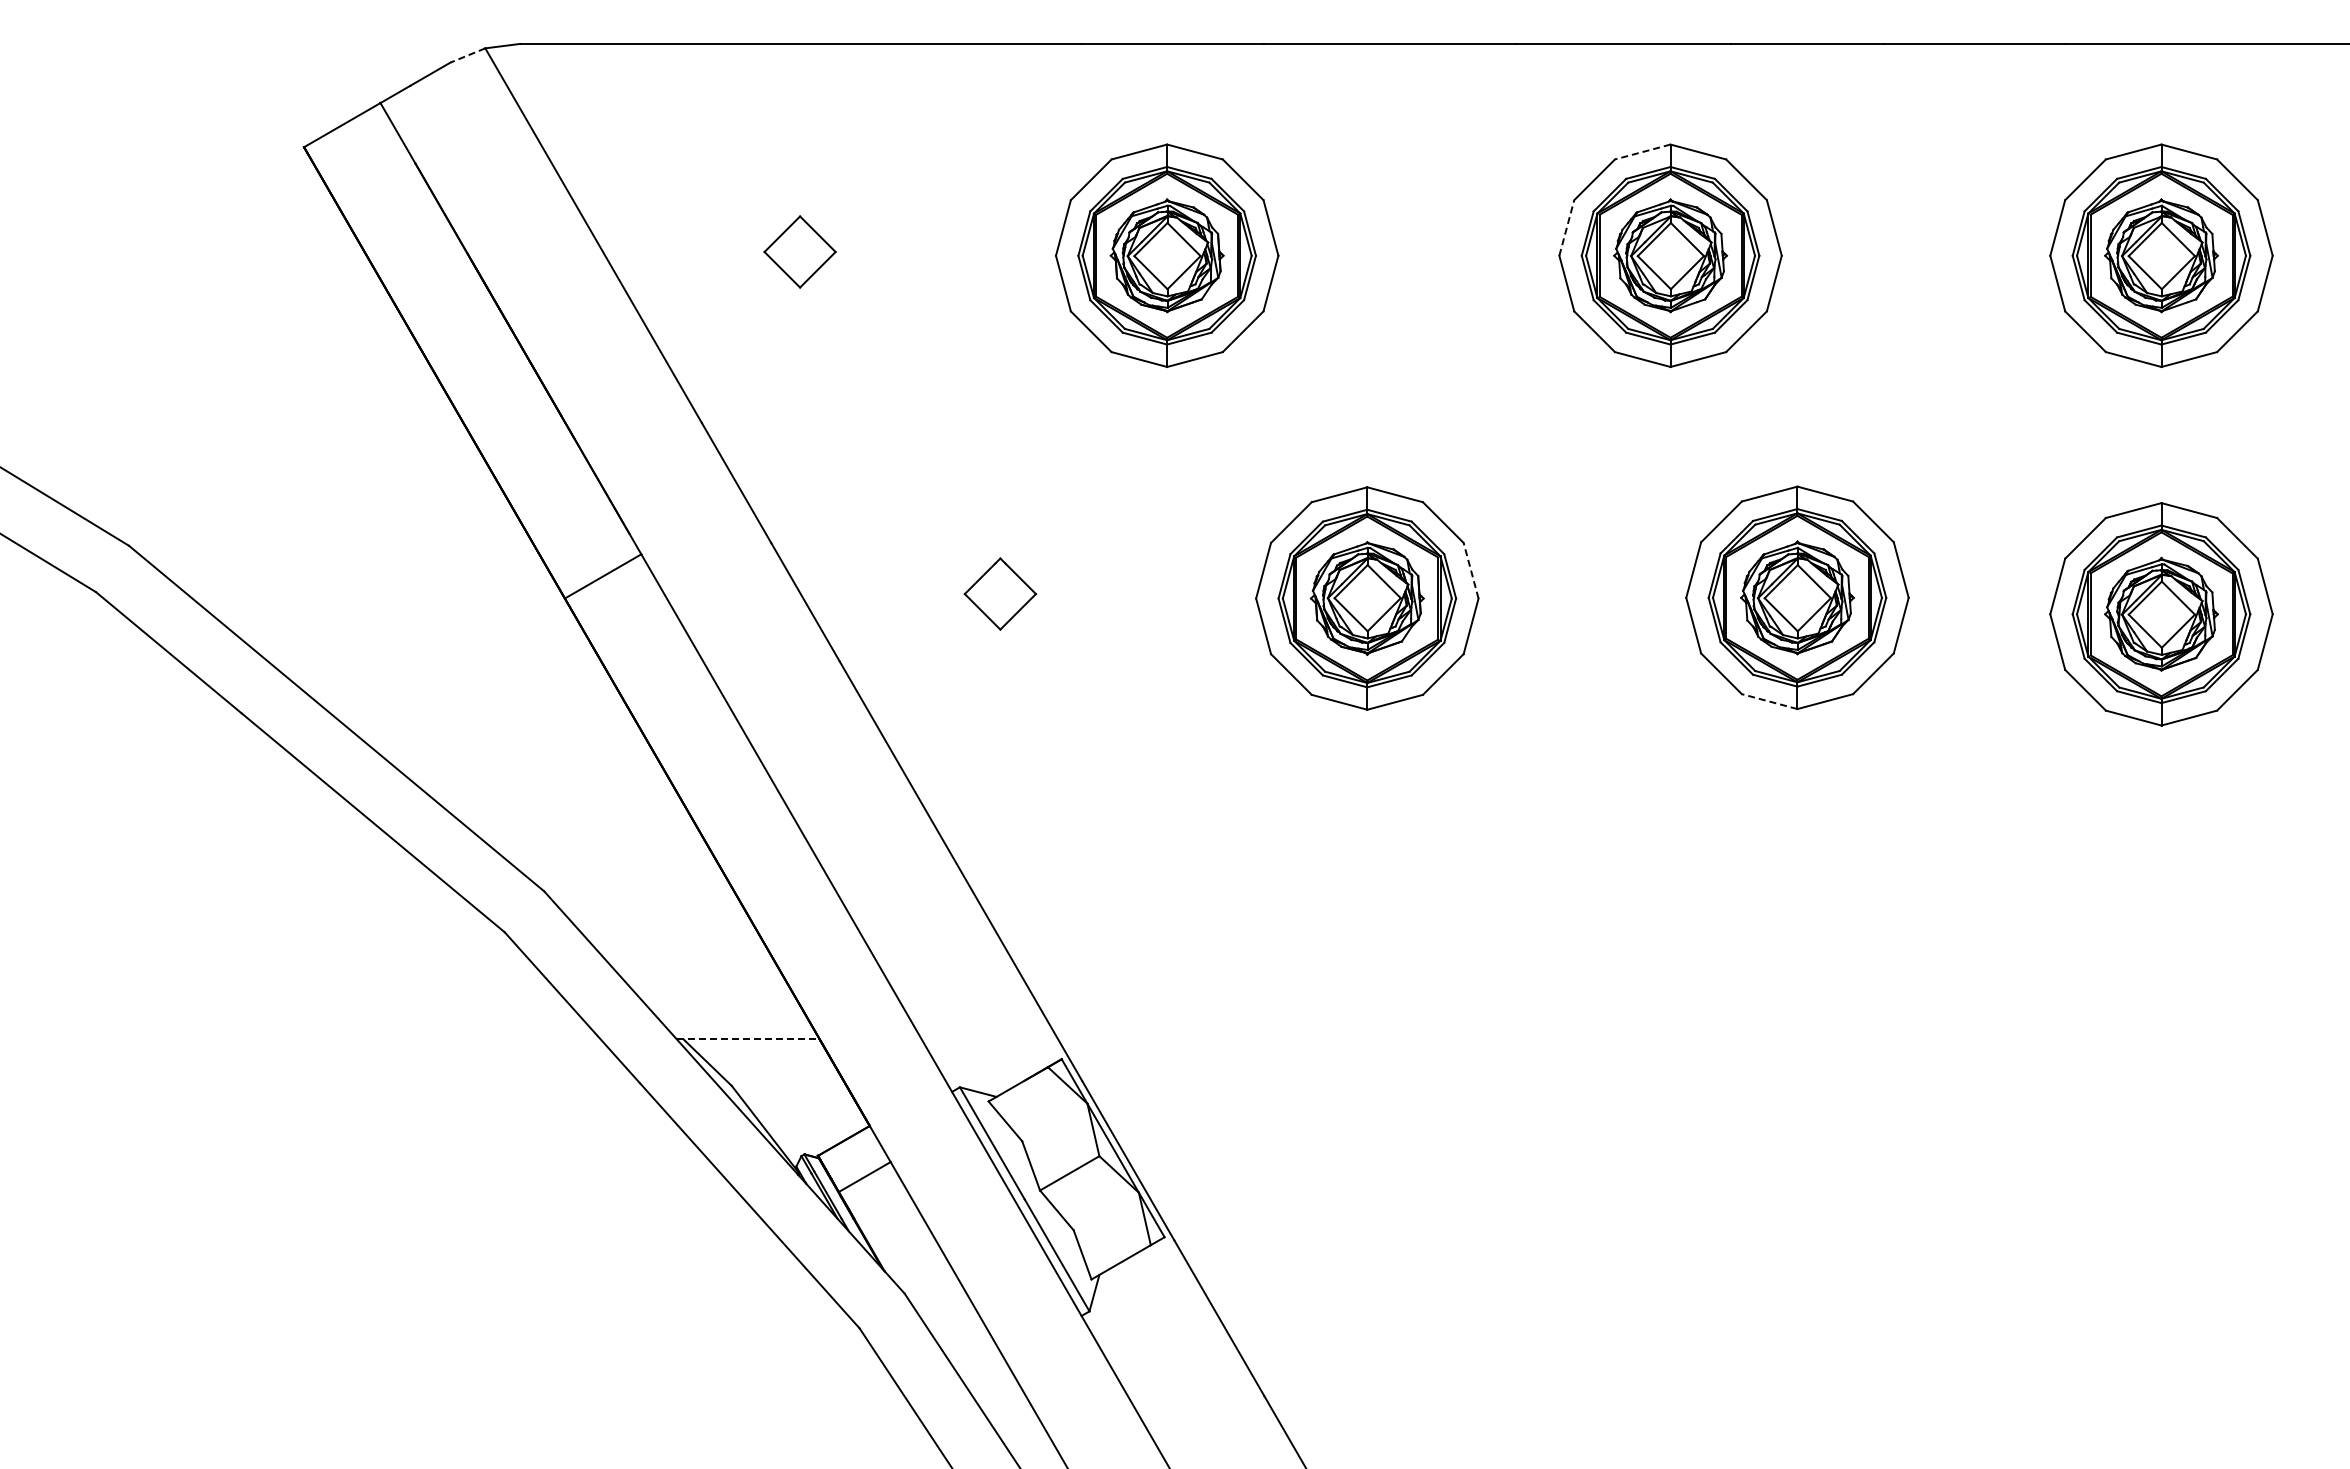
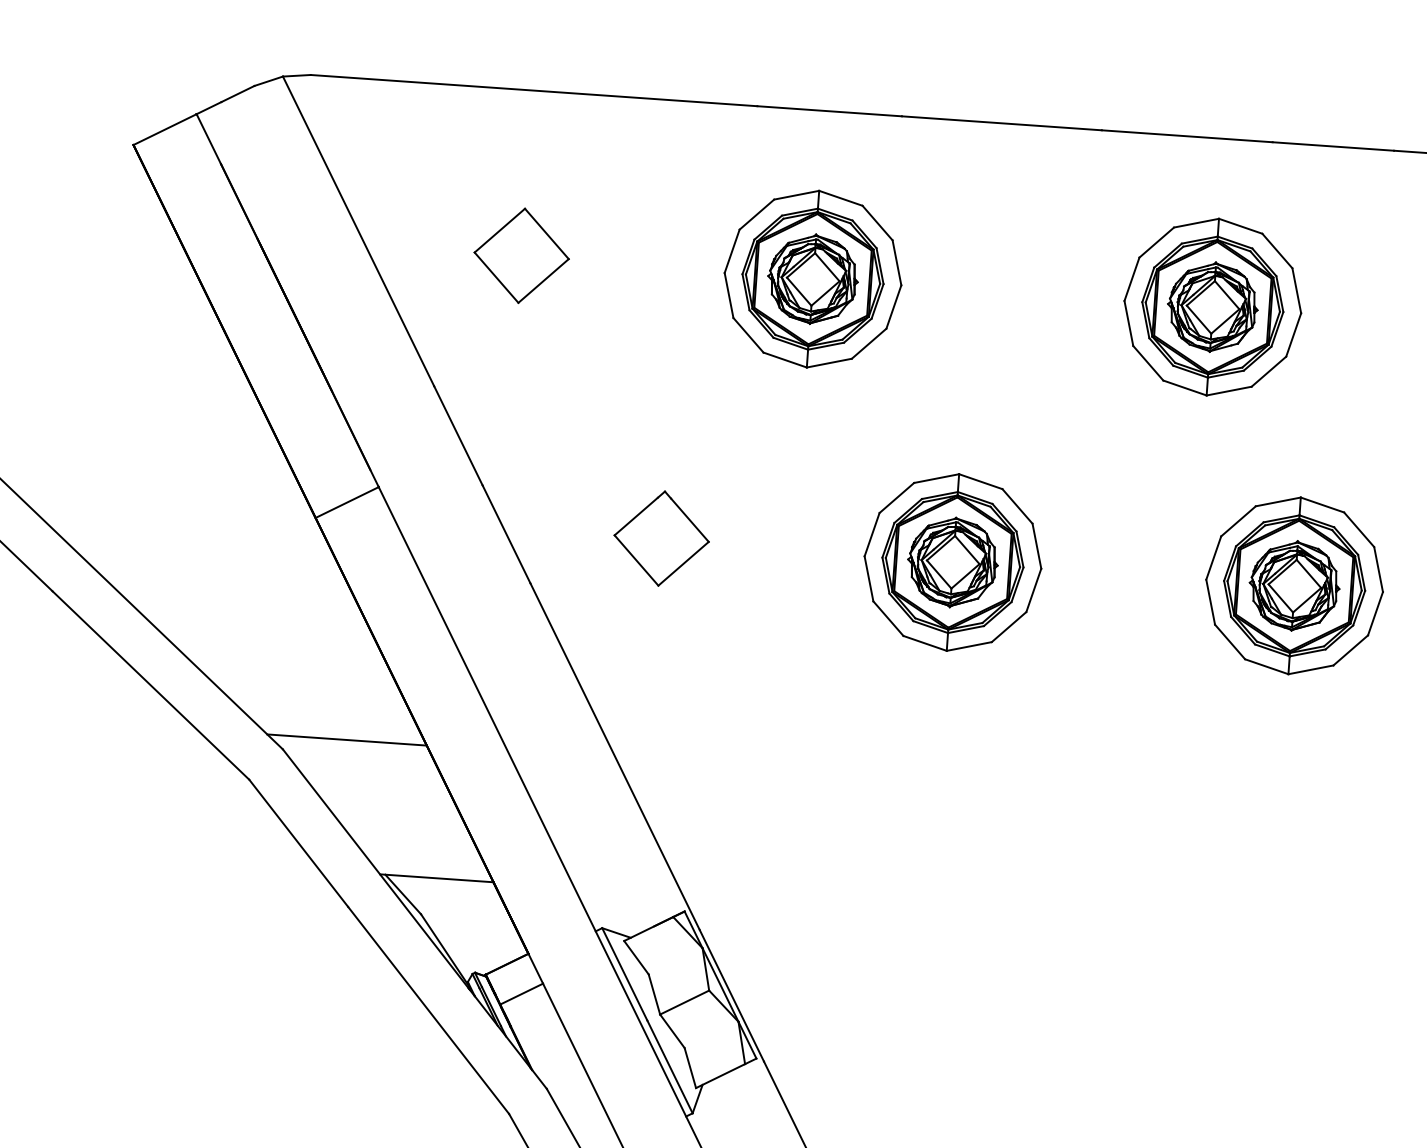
line: (467, 55) -> (268, 81), dashed -> solid
line: (1642, 152) -> (1196, 223), dashed -> solid
line: (1566, 227) -> (1131, 278), dashed -> solid
part: (799, 251) -> (521, 255), size x1.67
line: (1471, 570) -> (1037, 546), dashed -> solid
part: (1000, 593) -> (661, 538), size x1.67
line: (1769, 701) -> (1266, 666), dashed -> solid
line: (623, 873) -> (346, 739), added
line: (748, 1039) -> (436, 878), dashed -> solid

